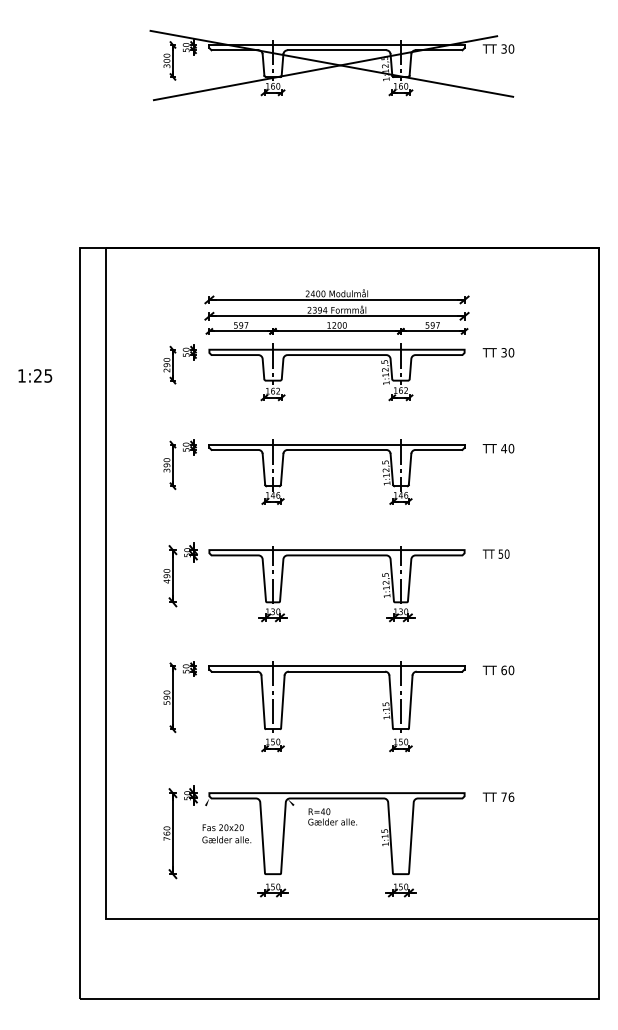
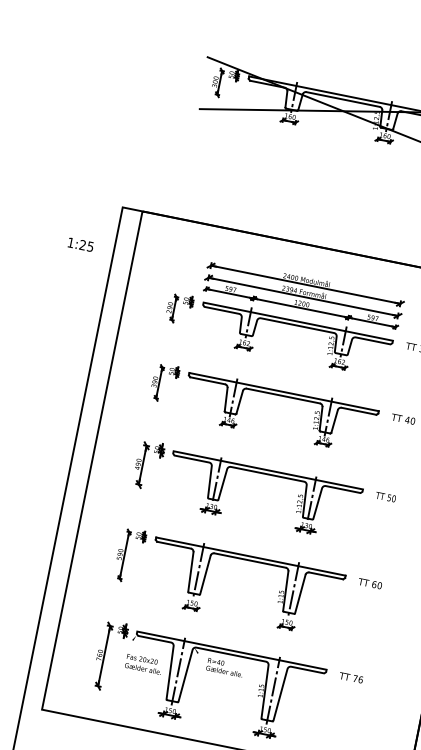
text: (35, 375) -> (81, 244), moved
line: (273, 833) -> (178, 671), added
line: (400, 833) -> (273, 690), added

